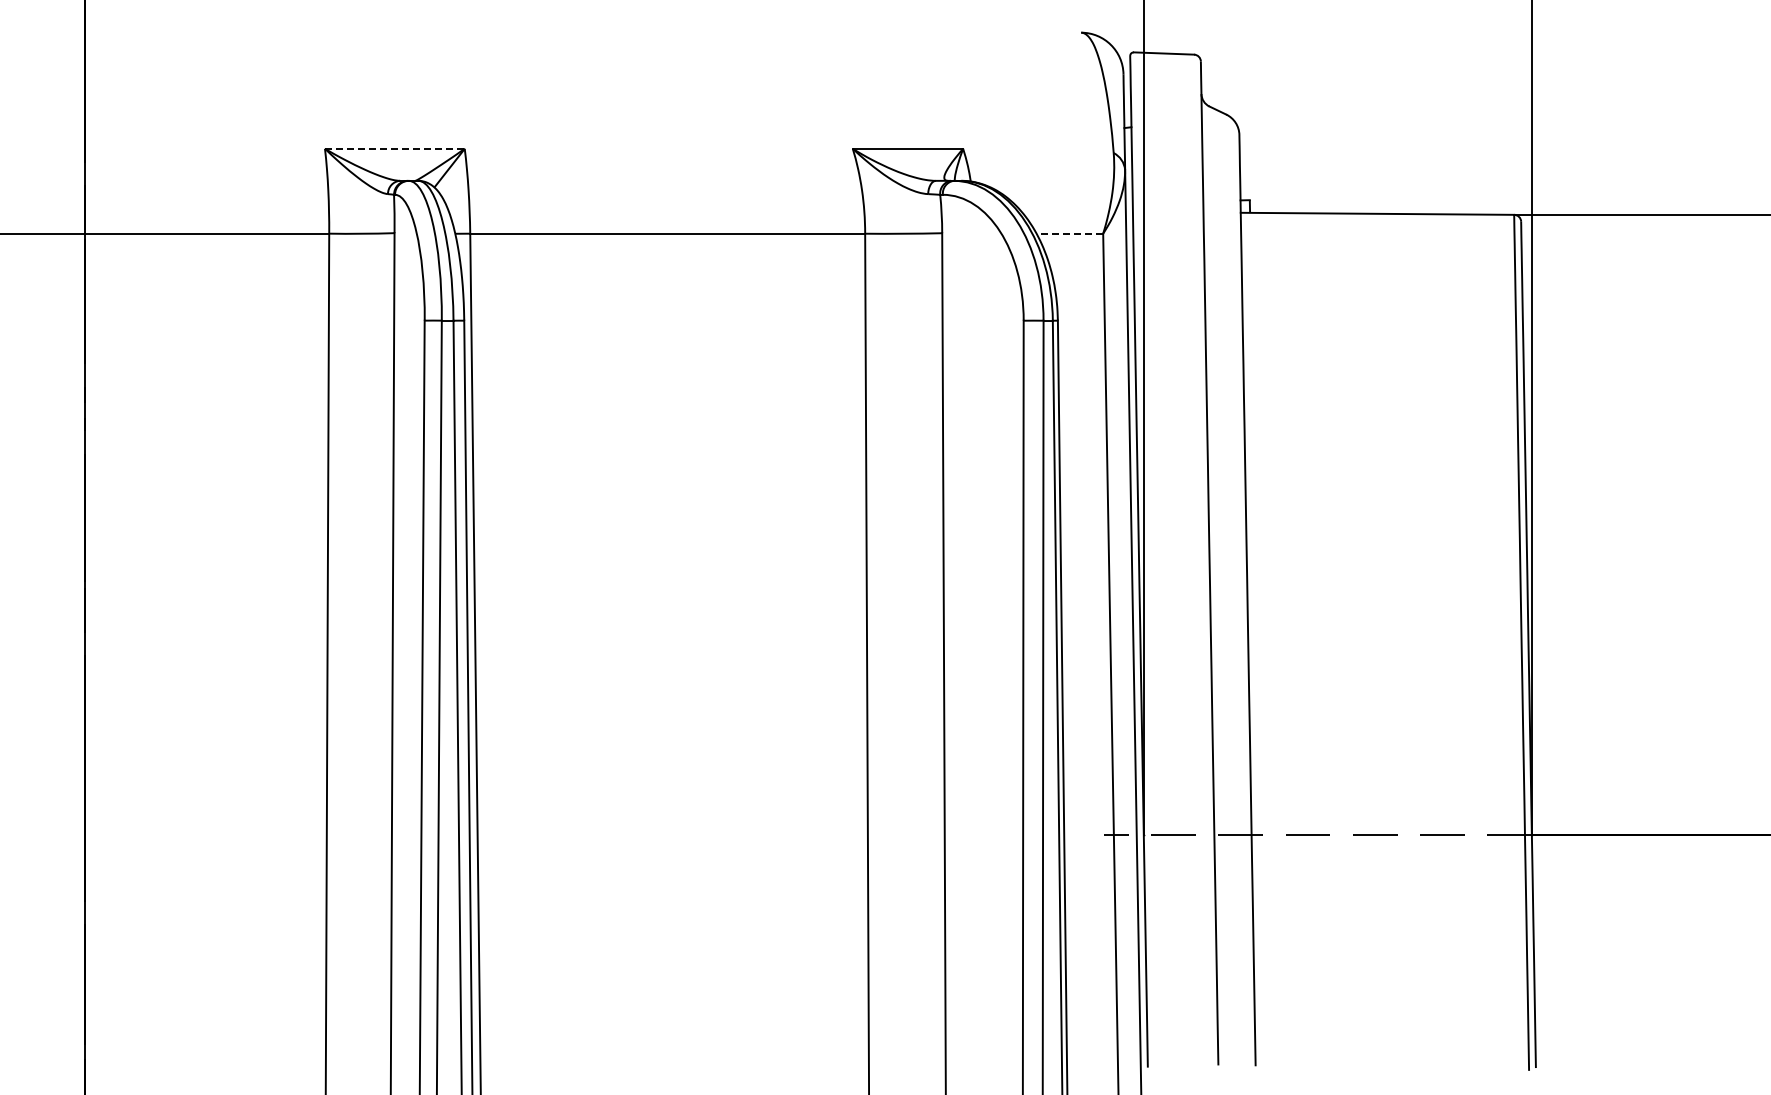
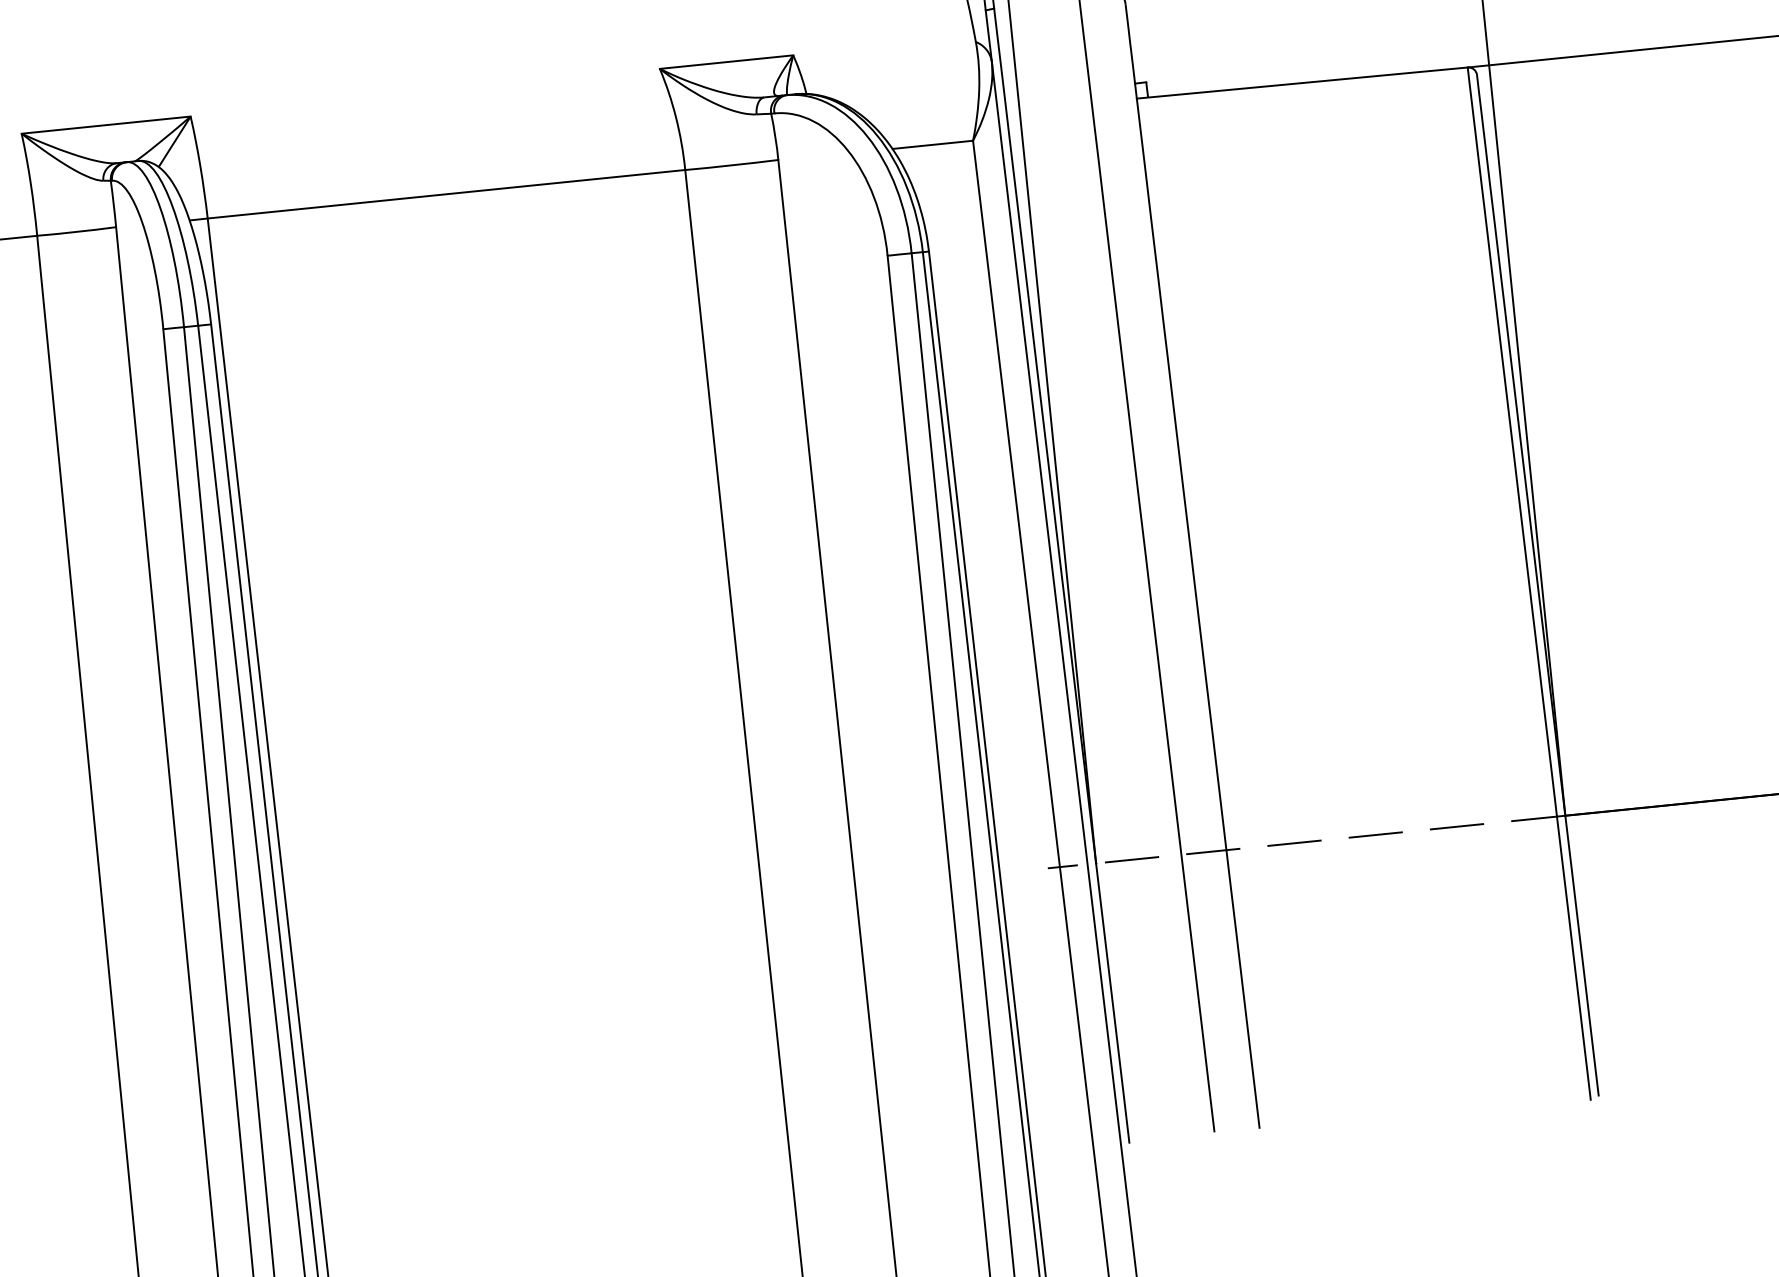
line: (394, 148) -> (105, 124), dashed -> solid
line: (1069, 233) -> (932, 144), dashed -> solid

